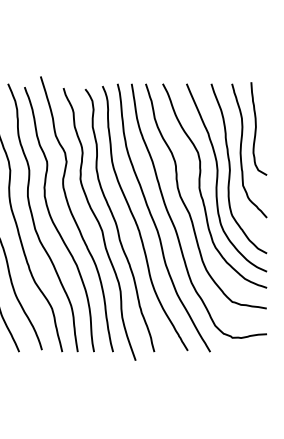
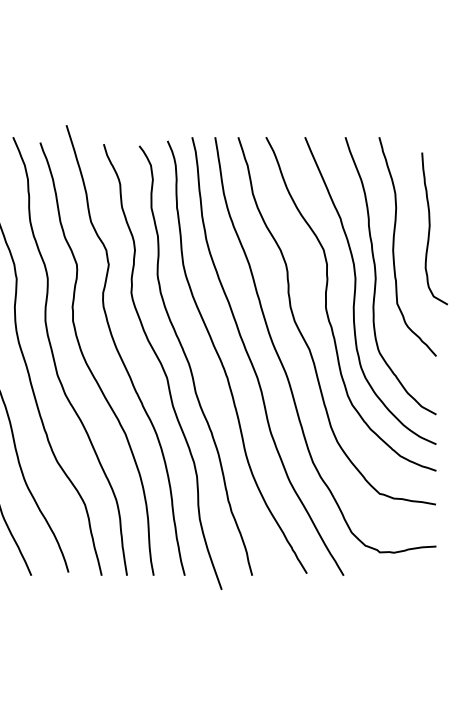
curve: (256, 128) -> (430, 228), moved

